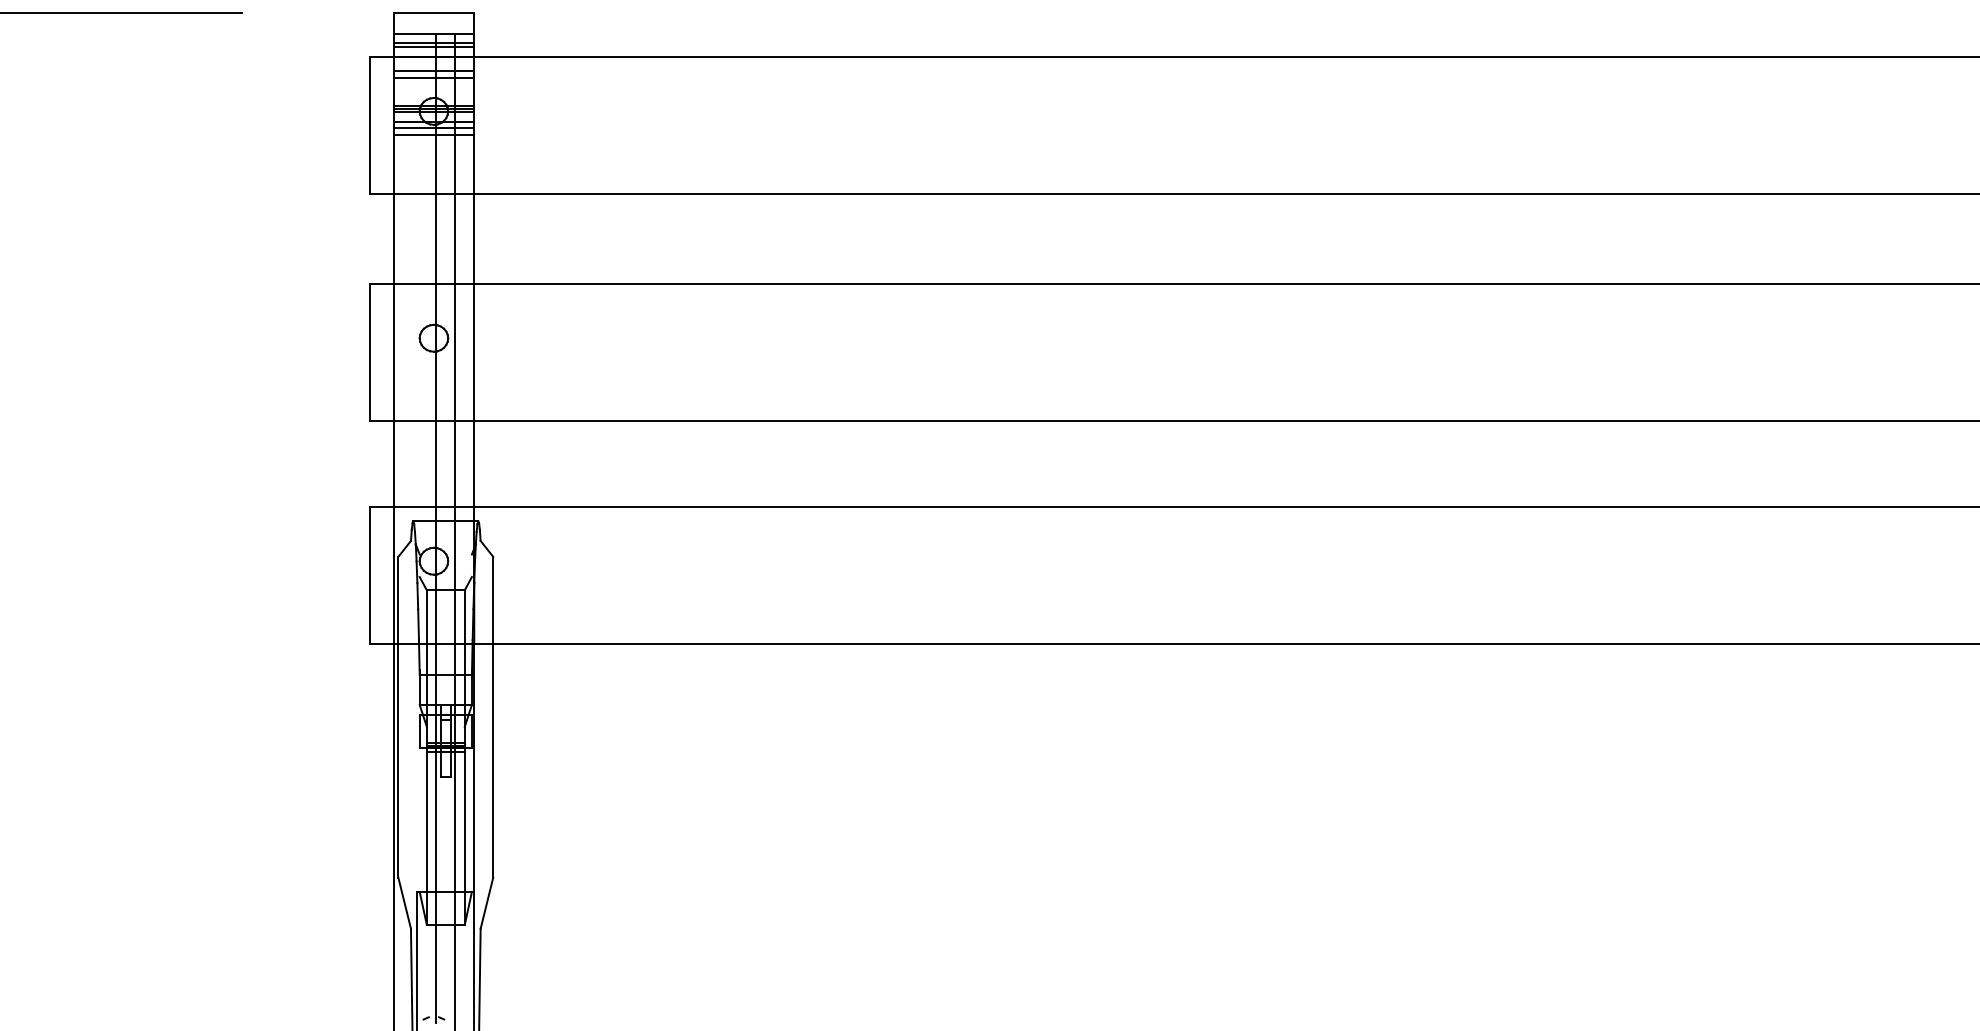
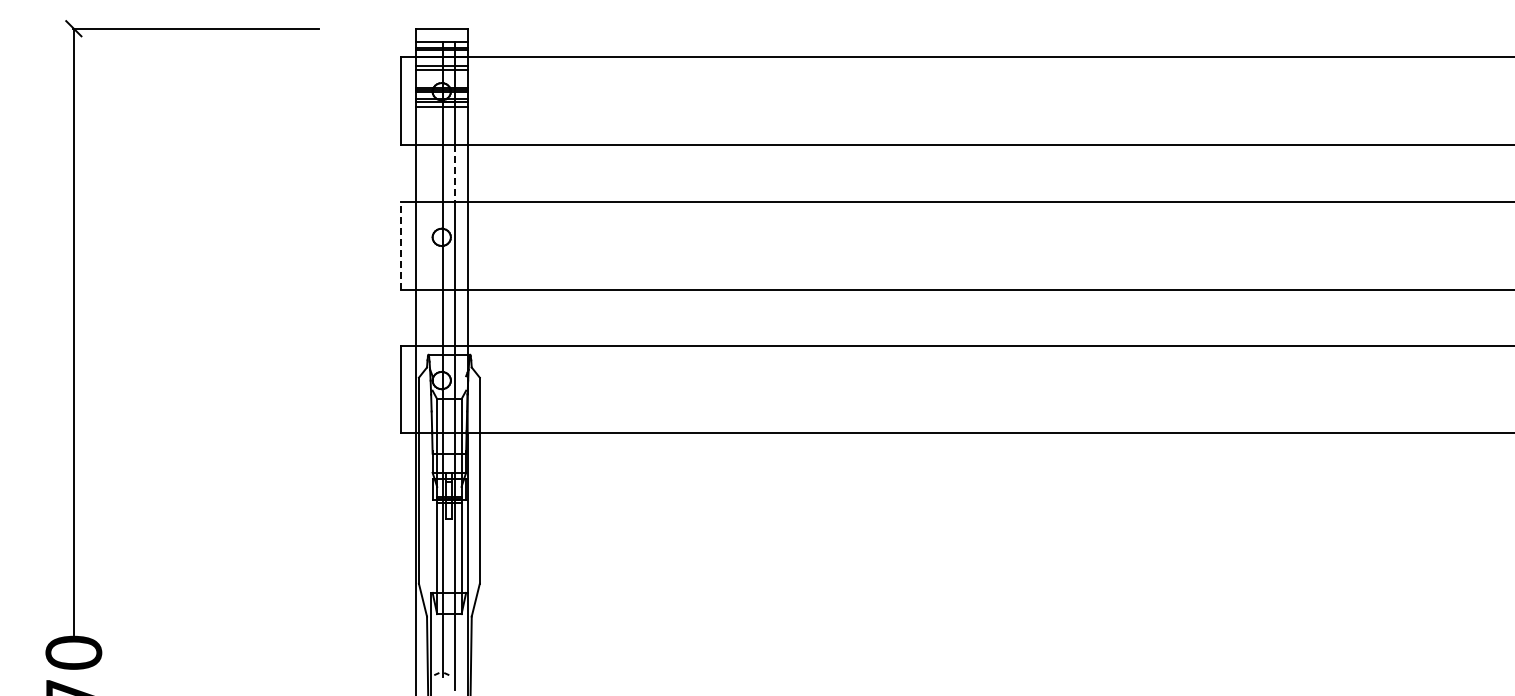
line: (455, 238) -> (455, 173), solid -> dashed
line: (369, 352) -> (400, 246), solid -> dashed

